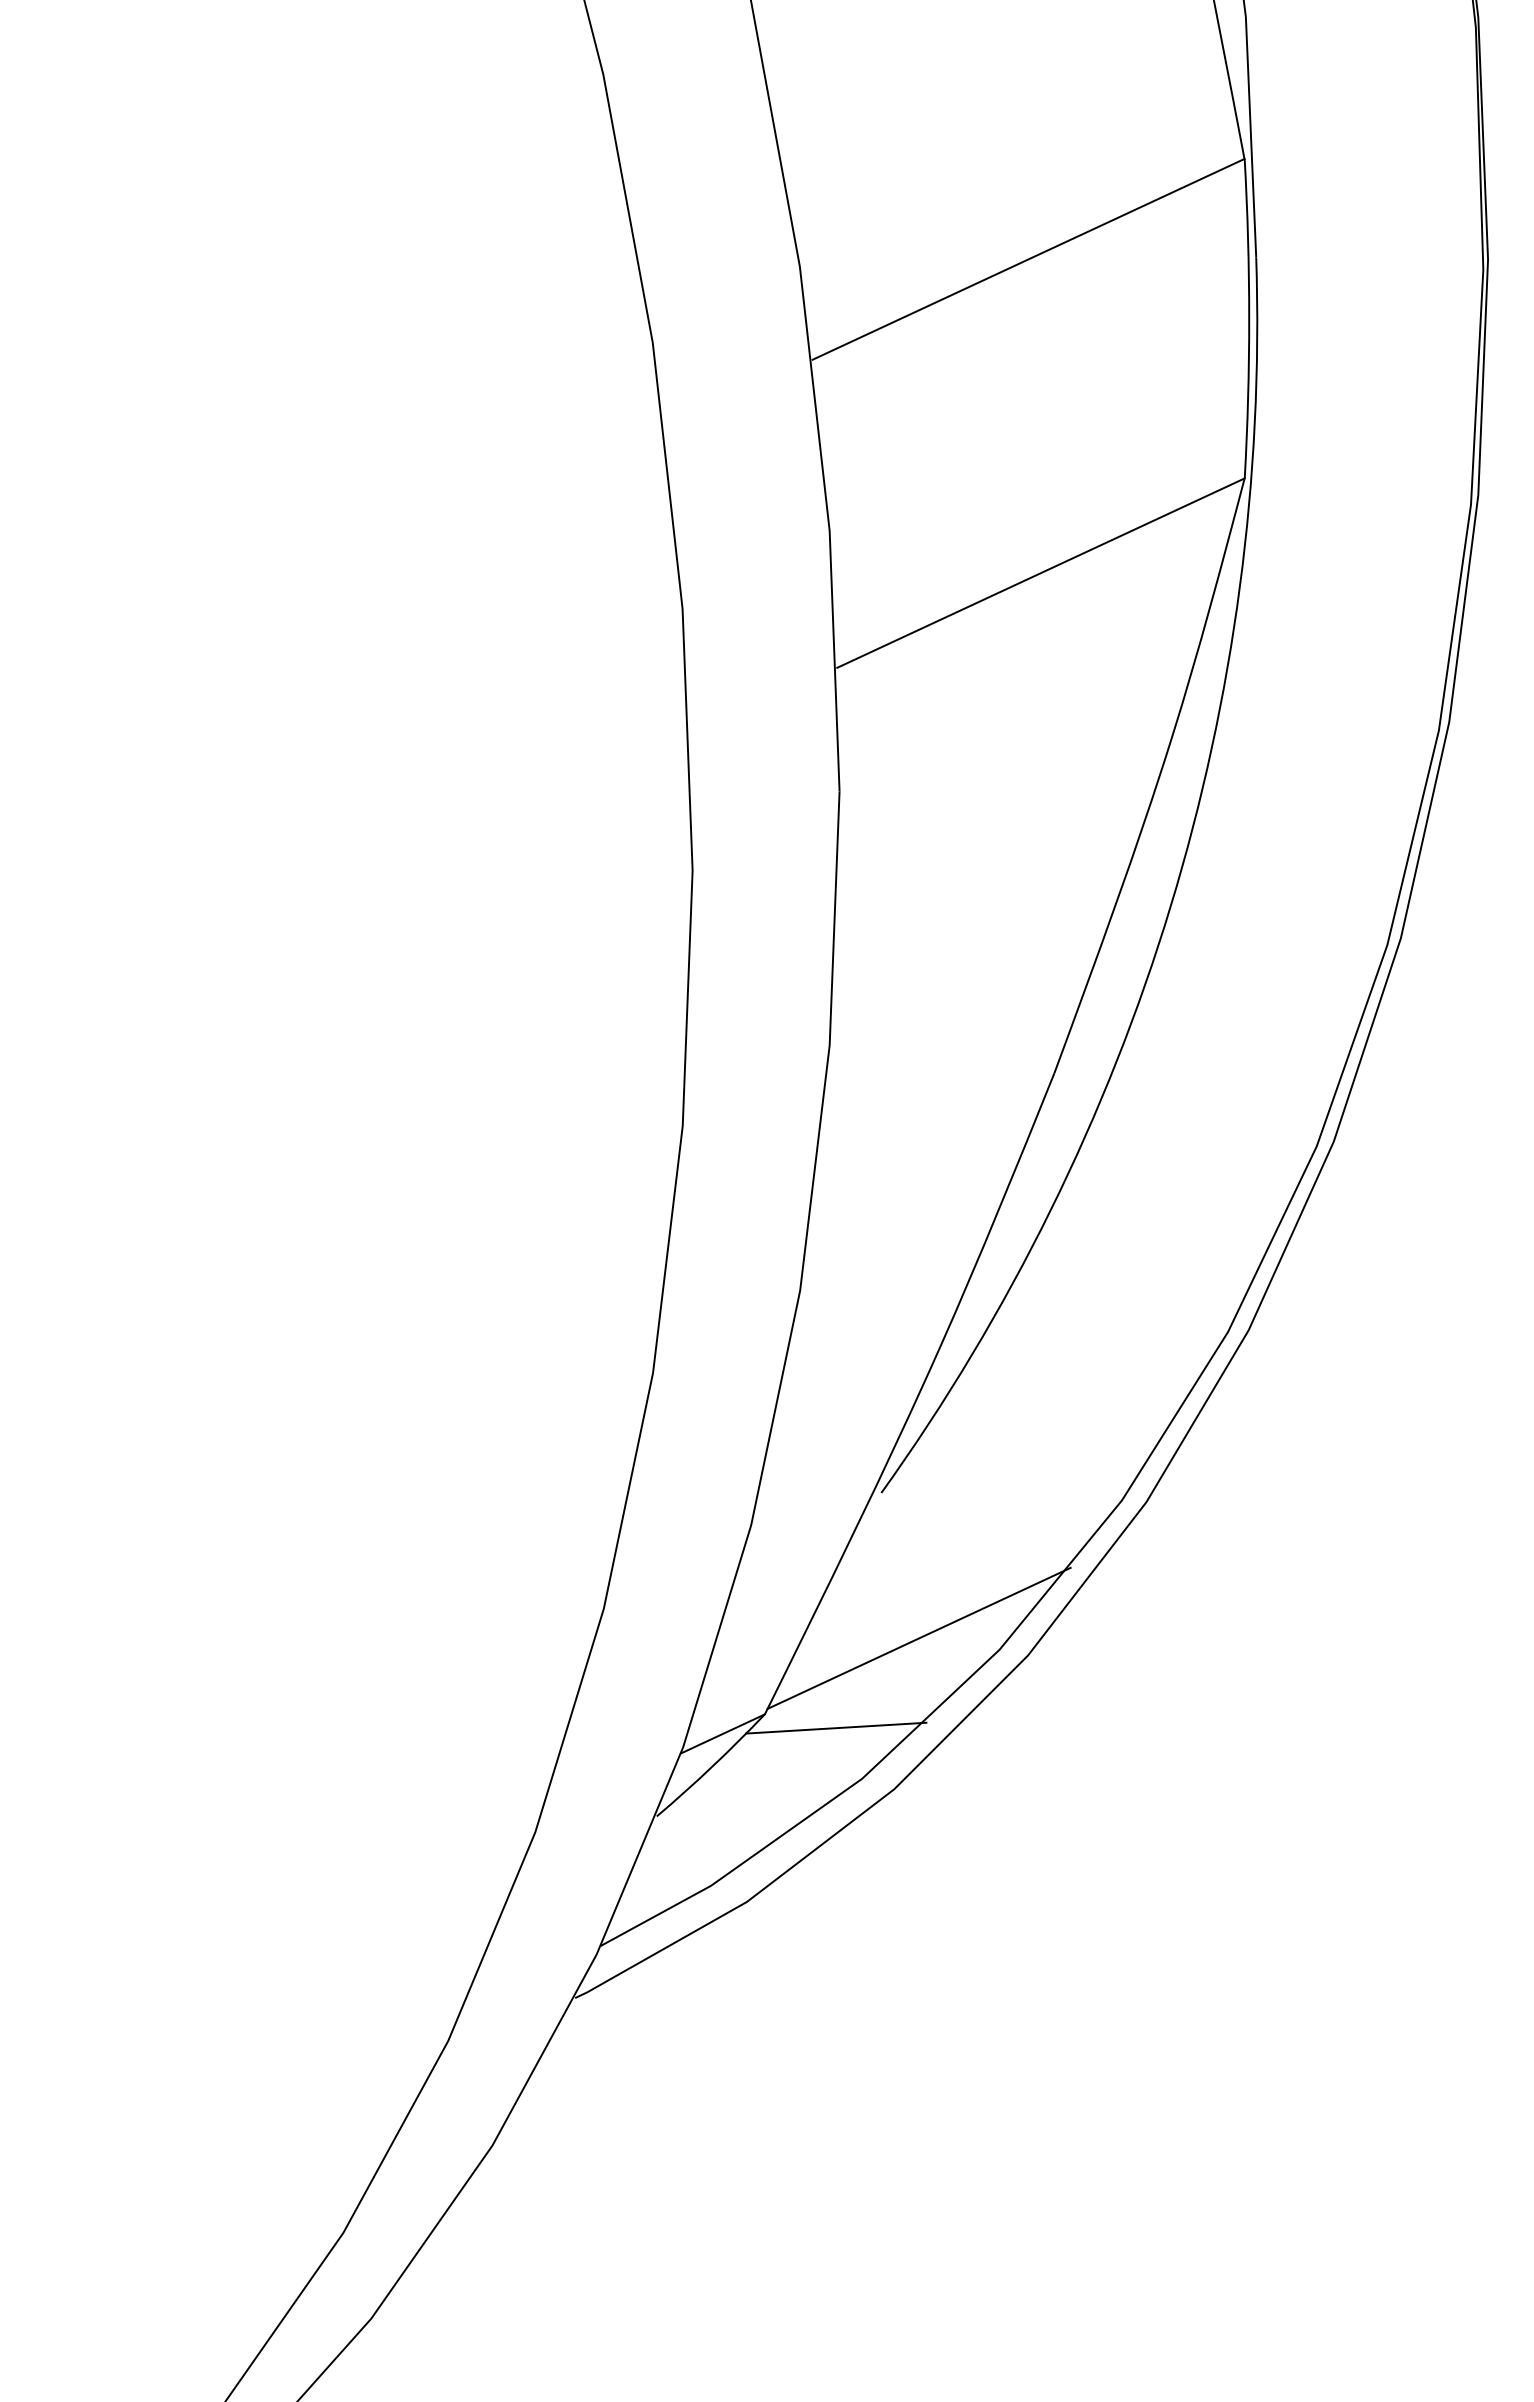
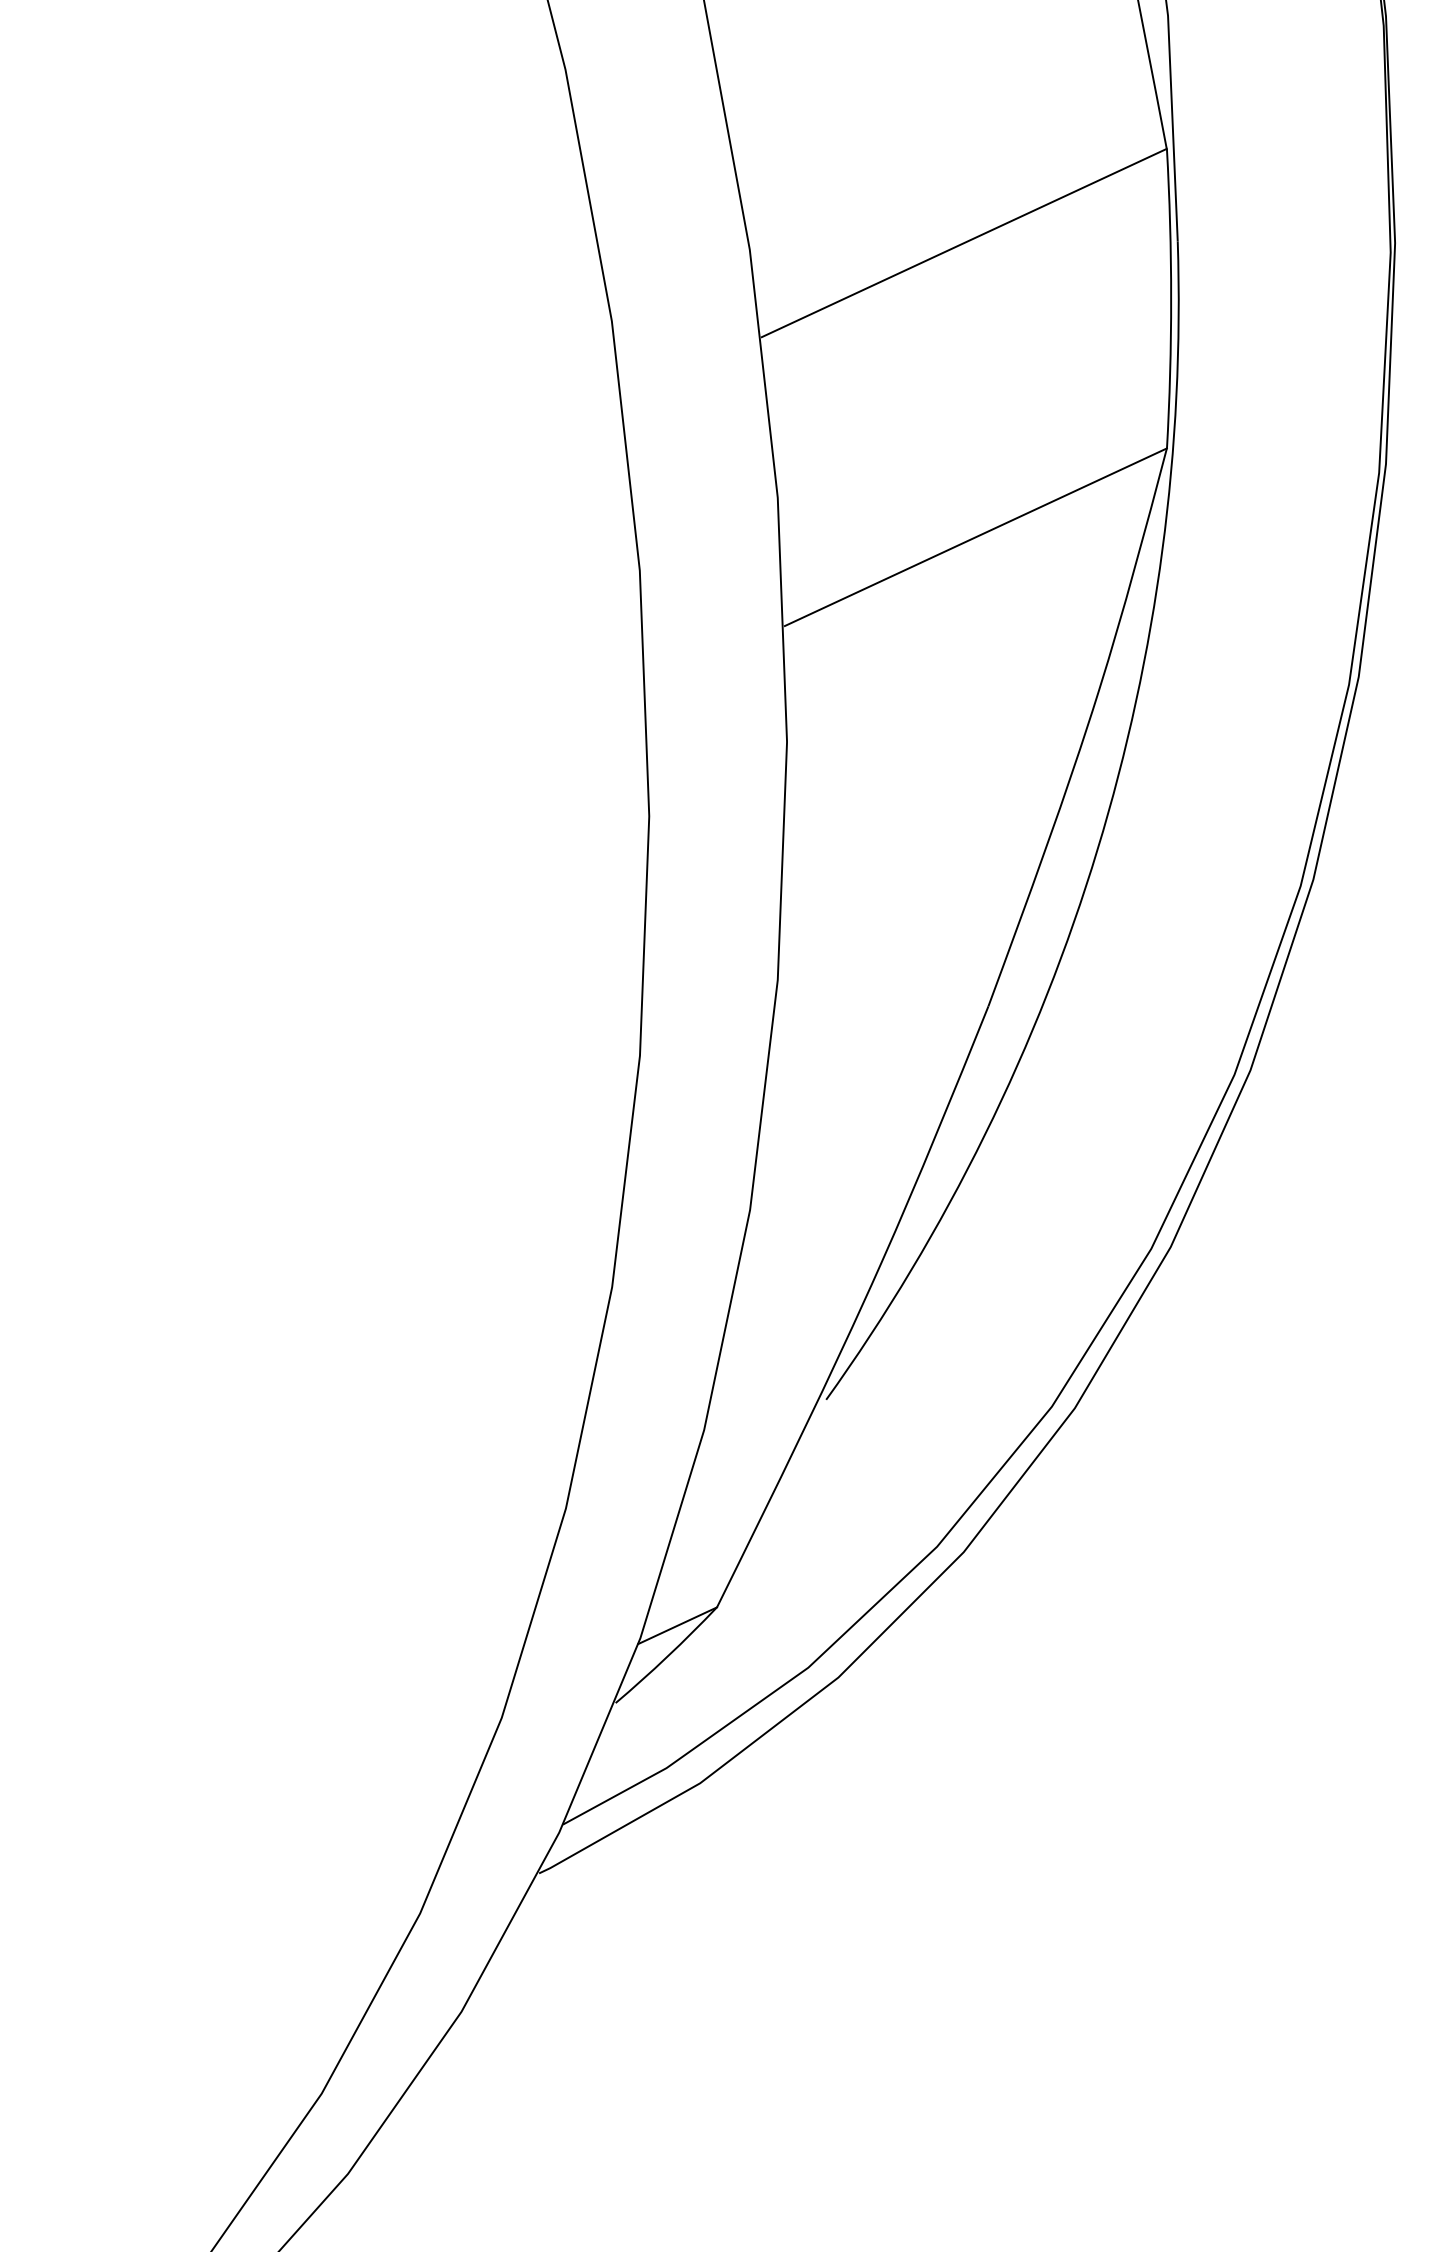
line: (918, 1637) -> (861, 1535), removed
line: (836, 1727) -> (784, 1619), removed

